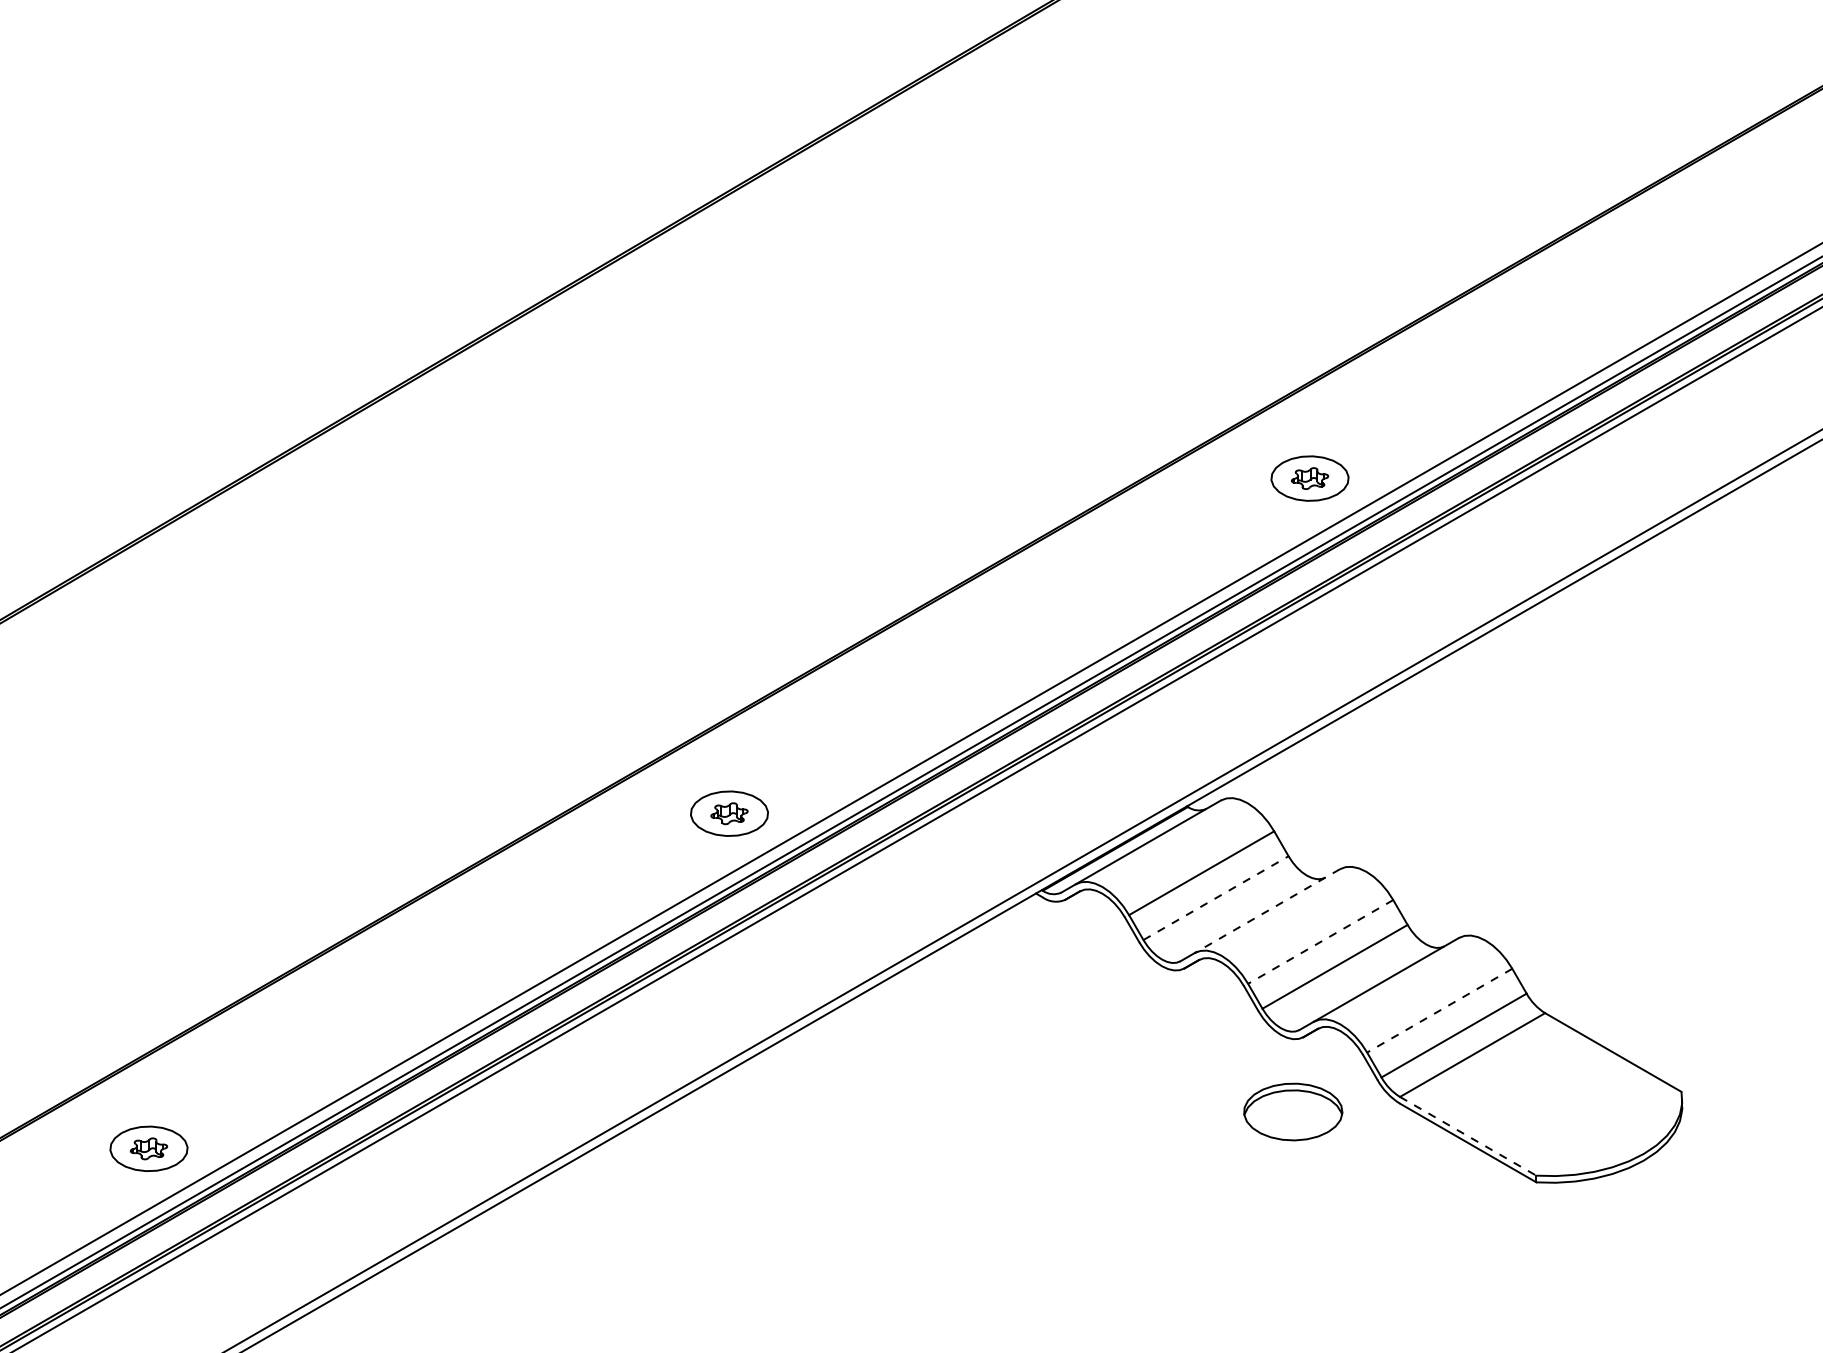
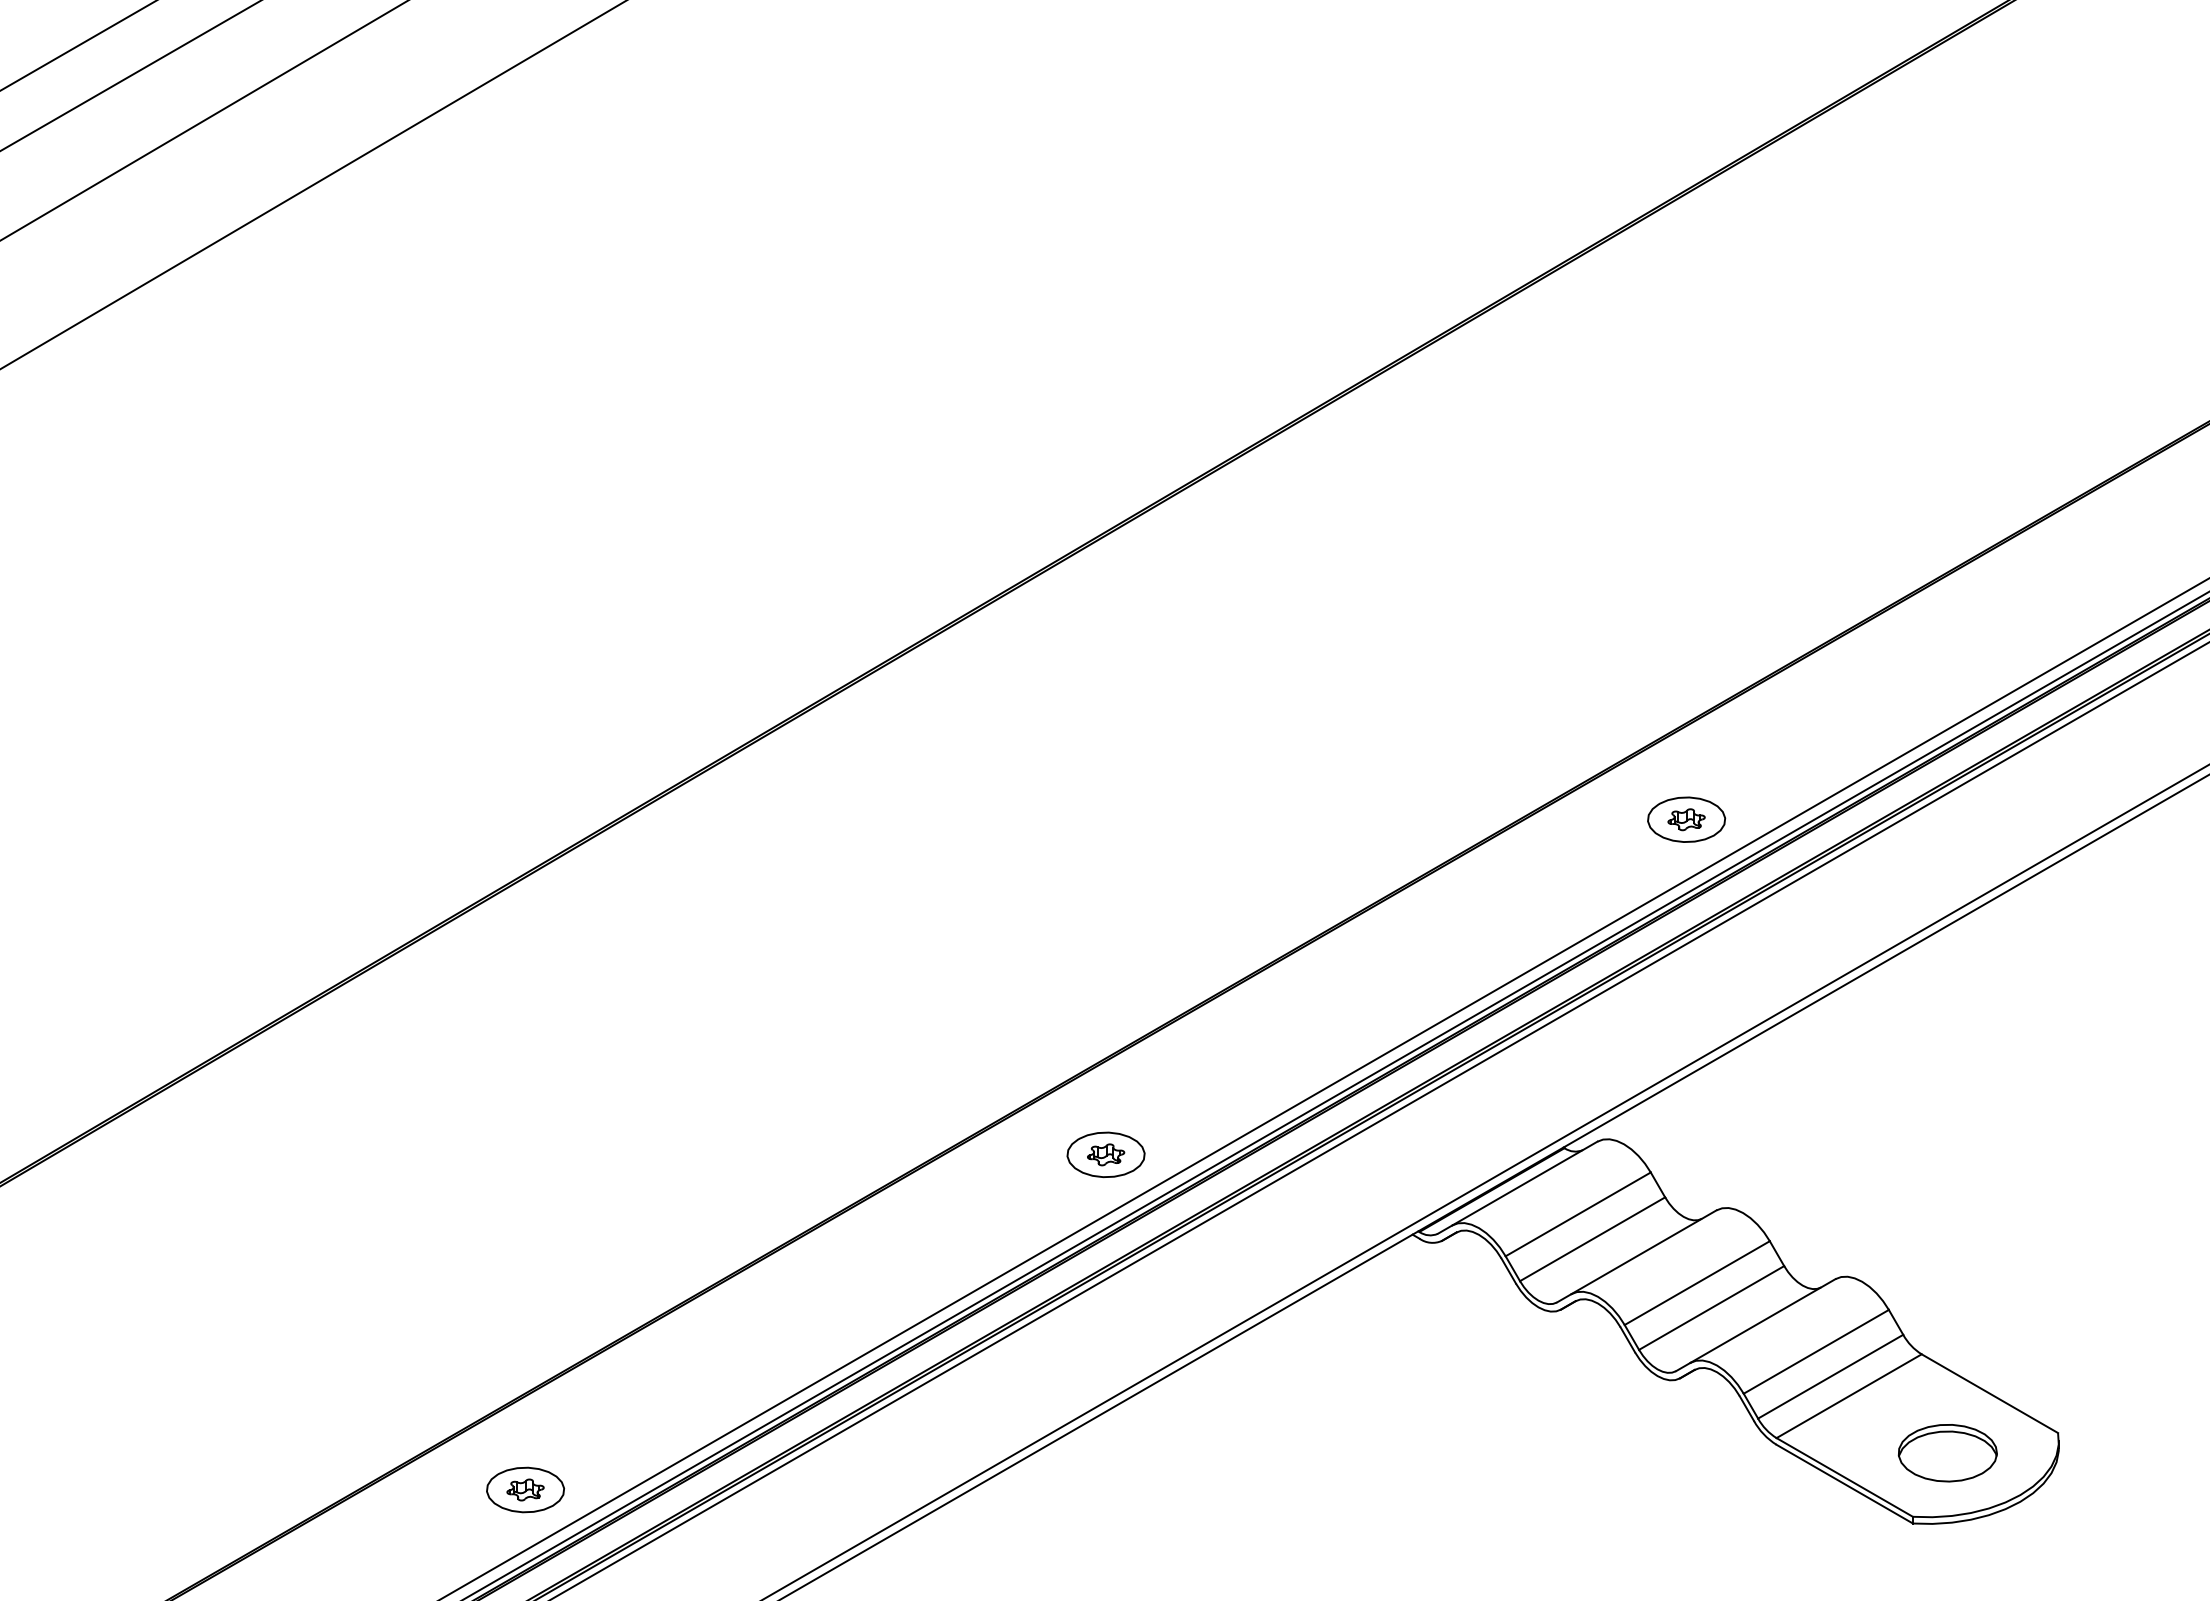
line: (1215, 898) -> (1592, 1239), dashed -> solid
line: (1266, 911) -> (1643, 1252), dashed -> solid
line: (1320, 942) -> (1697, 1283), dashed -> solid
line: (1439, 1010) -> (1816, 1351), dashed -> solid
part: (1292, 1112) -> (1947, 1453), moved
line: (1467, 1136) -> (1844, 1477), dashed -> solid

